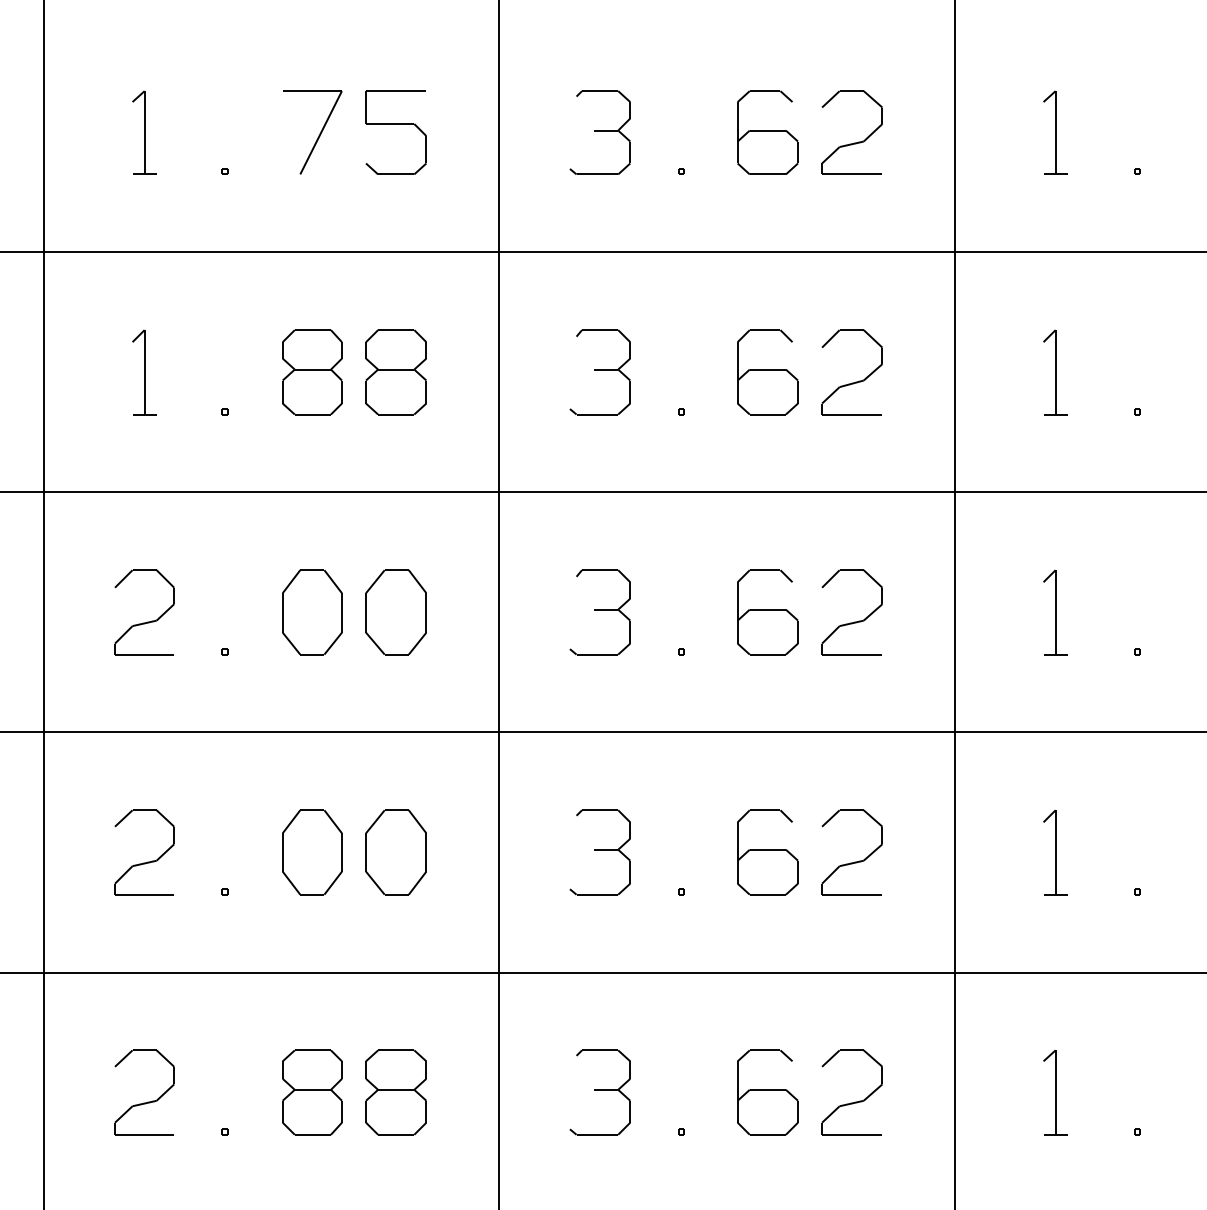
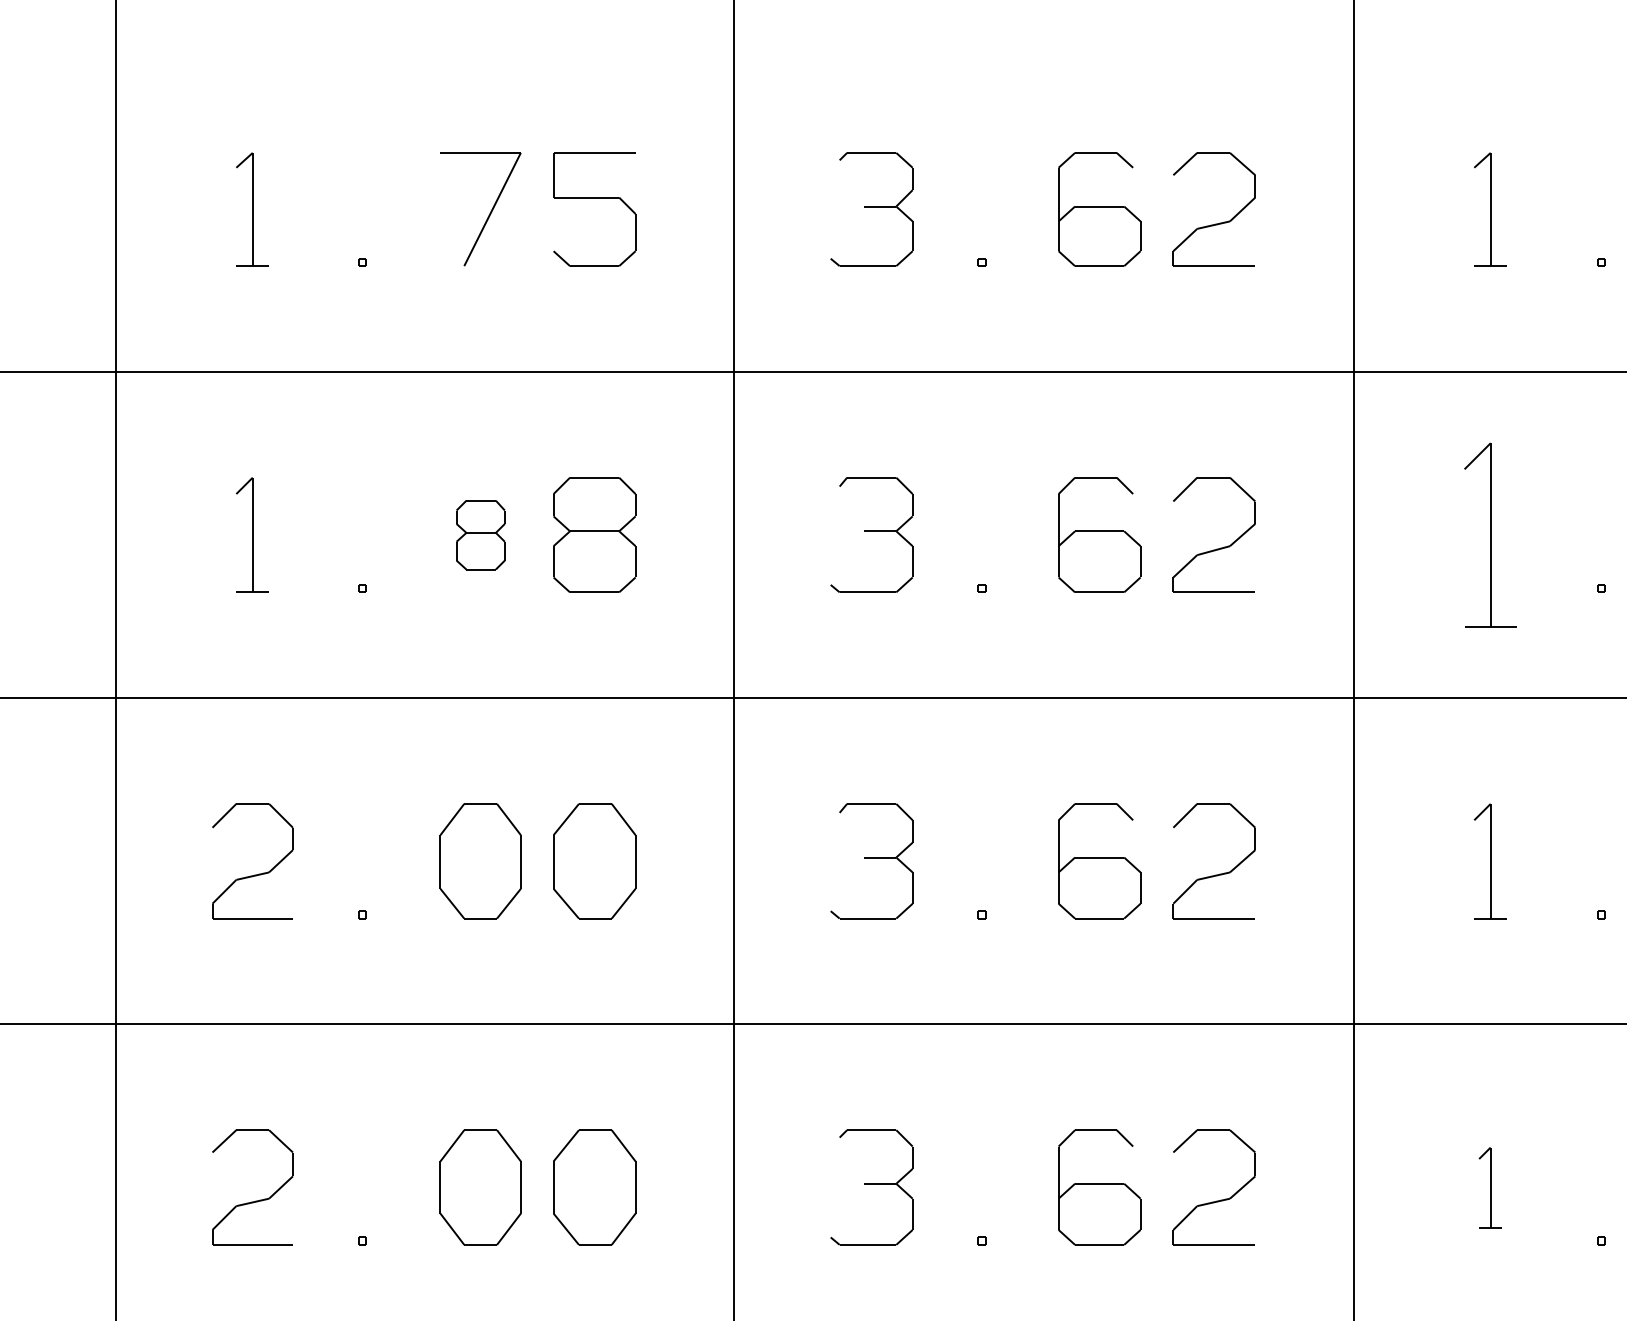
part: (312, 372) -> (480, 535), size x0.6
part: (1055, 372) -> (1490, 535), size x1.6
part: (1055, 852) -> (1490, 1187), size x0.7

